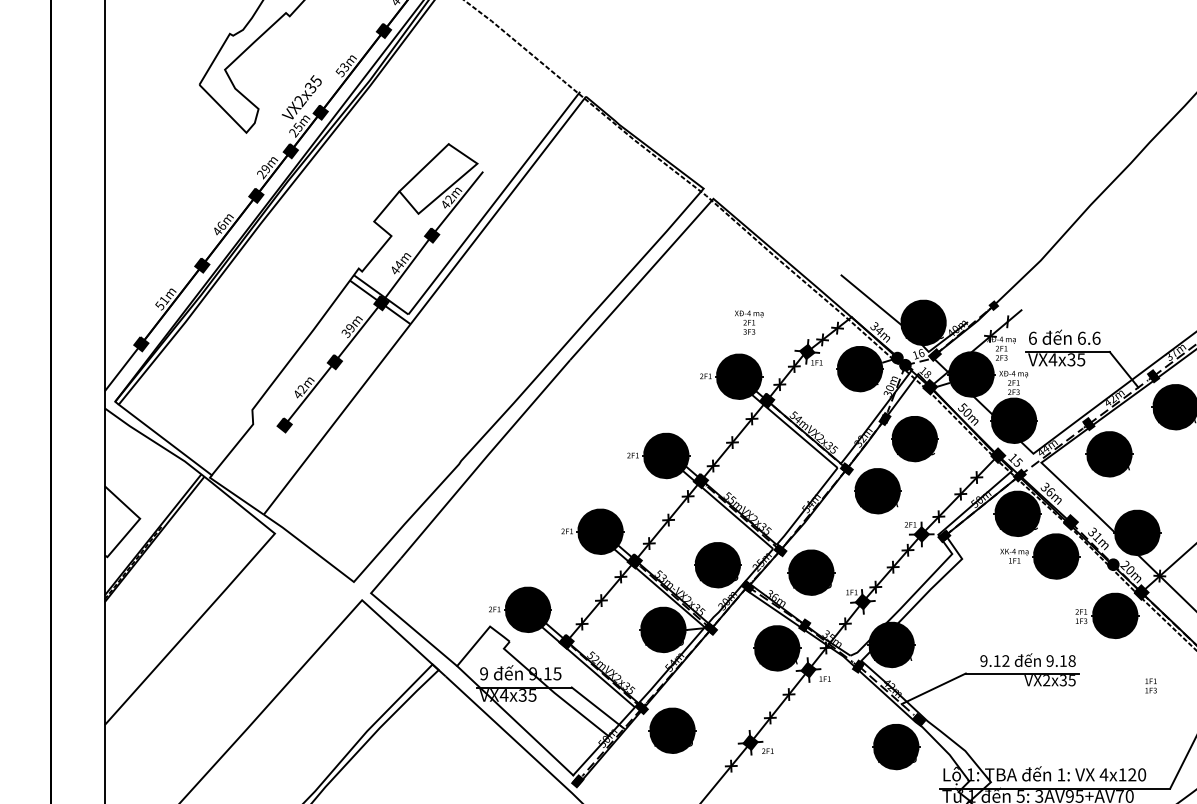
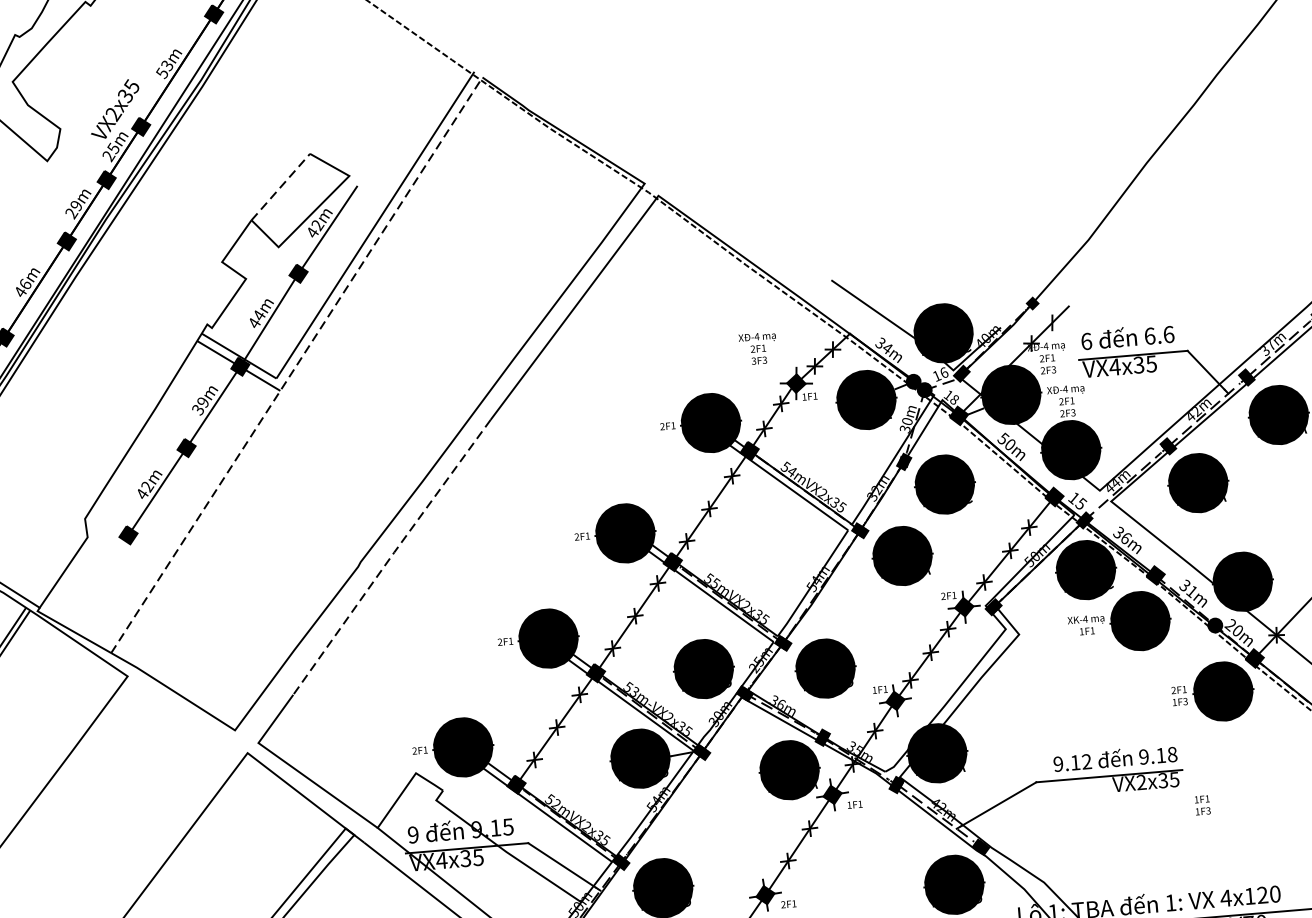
line: (424, 167) -> (281, 186), solid -> dashed
line: (424, 305) -> (296, 365), solid -> dashed
text: (749, 322) -> (758, 348), moved
line: (485, 458) -> (391, 556), solid -> dashed
text: (1150, 685) -> (1201, 804), moved

